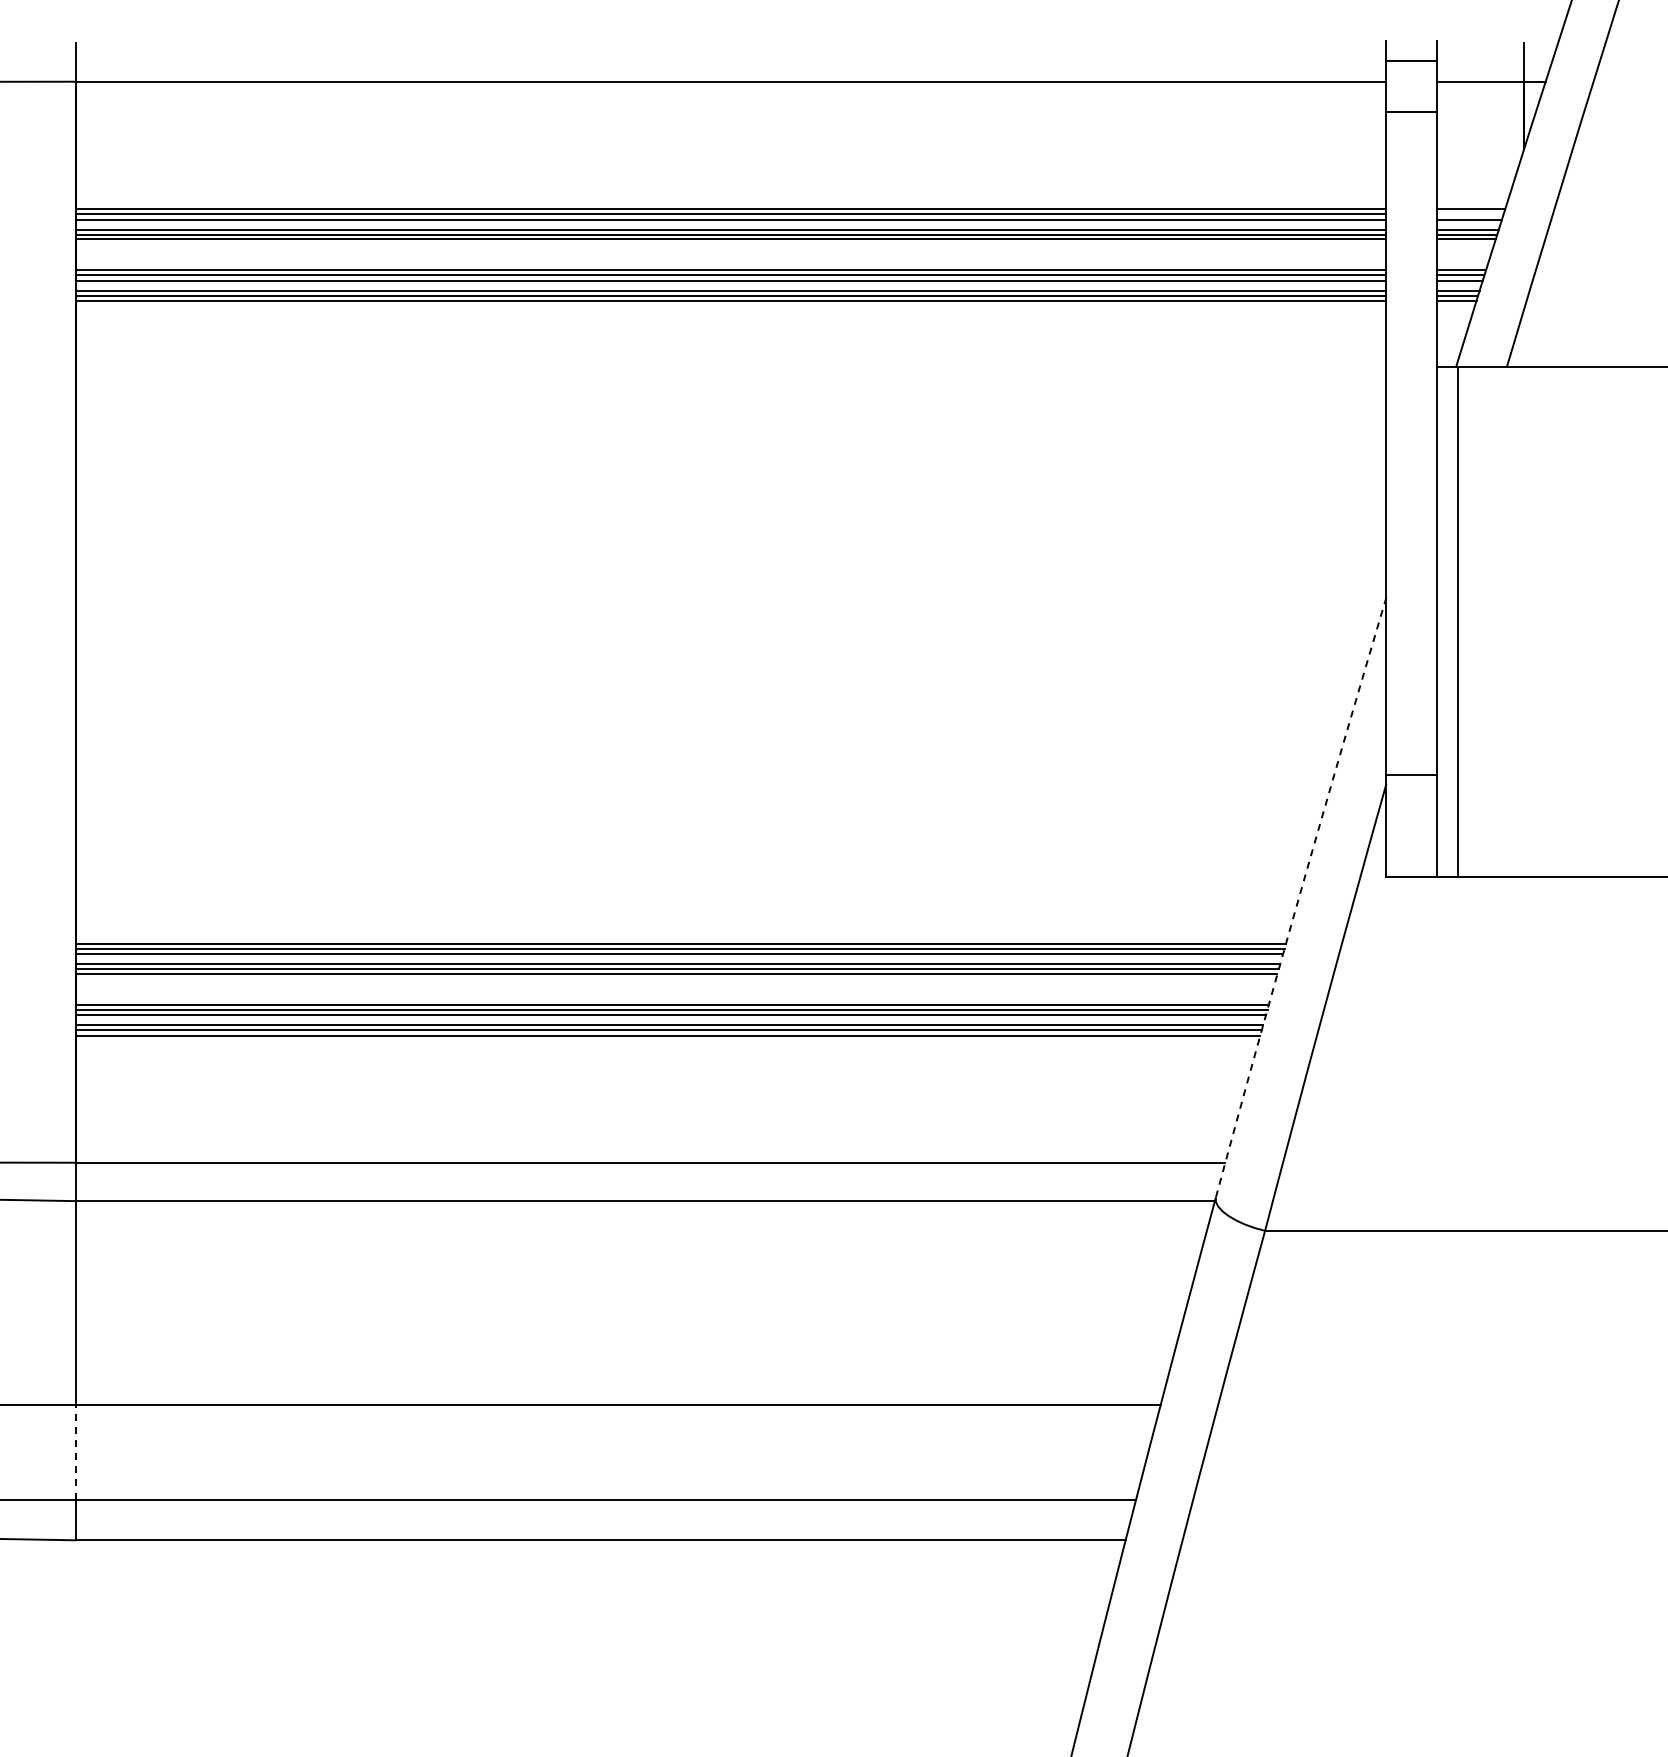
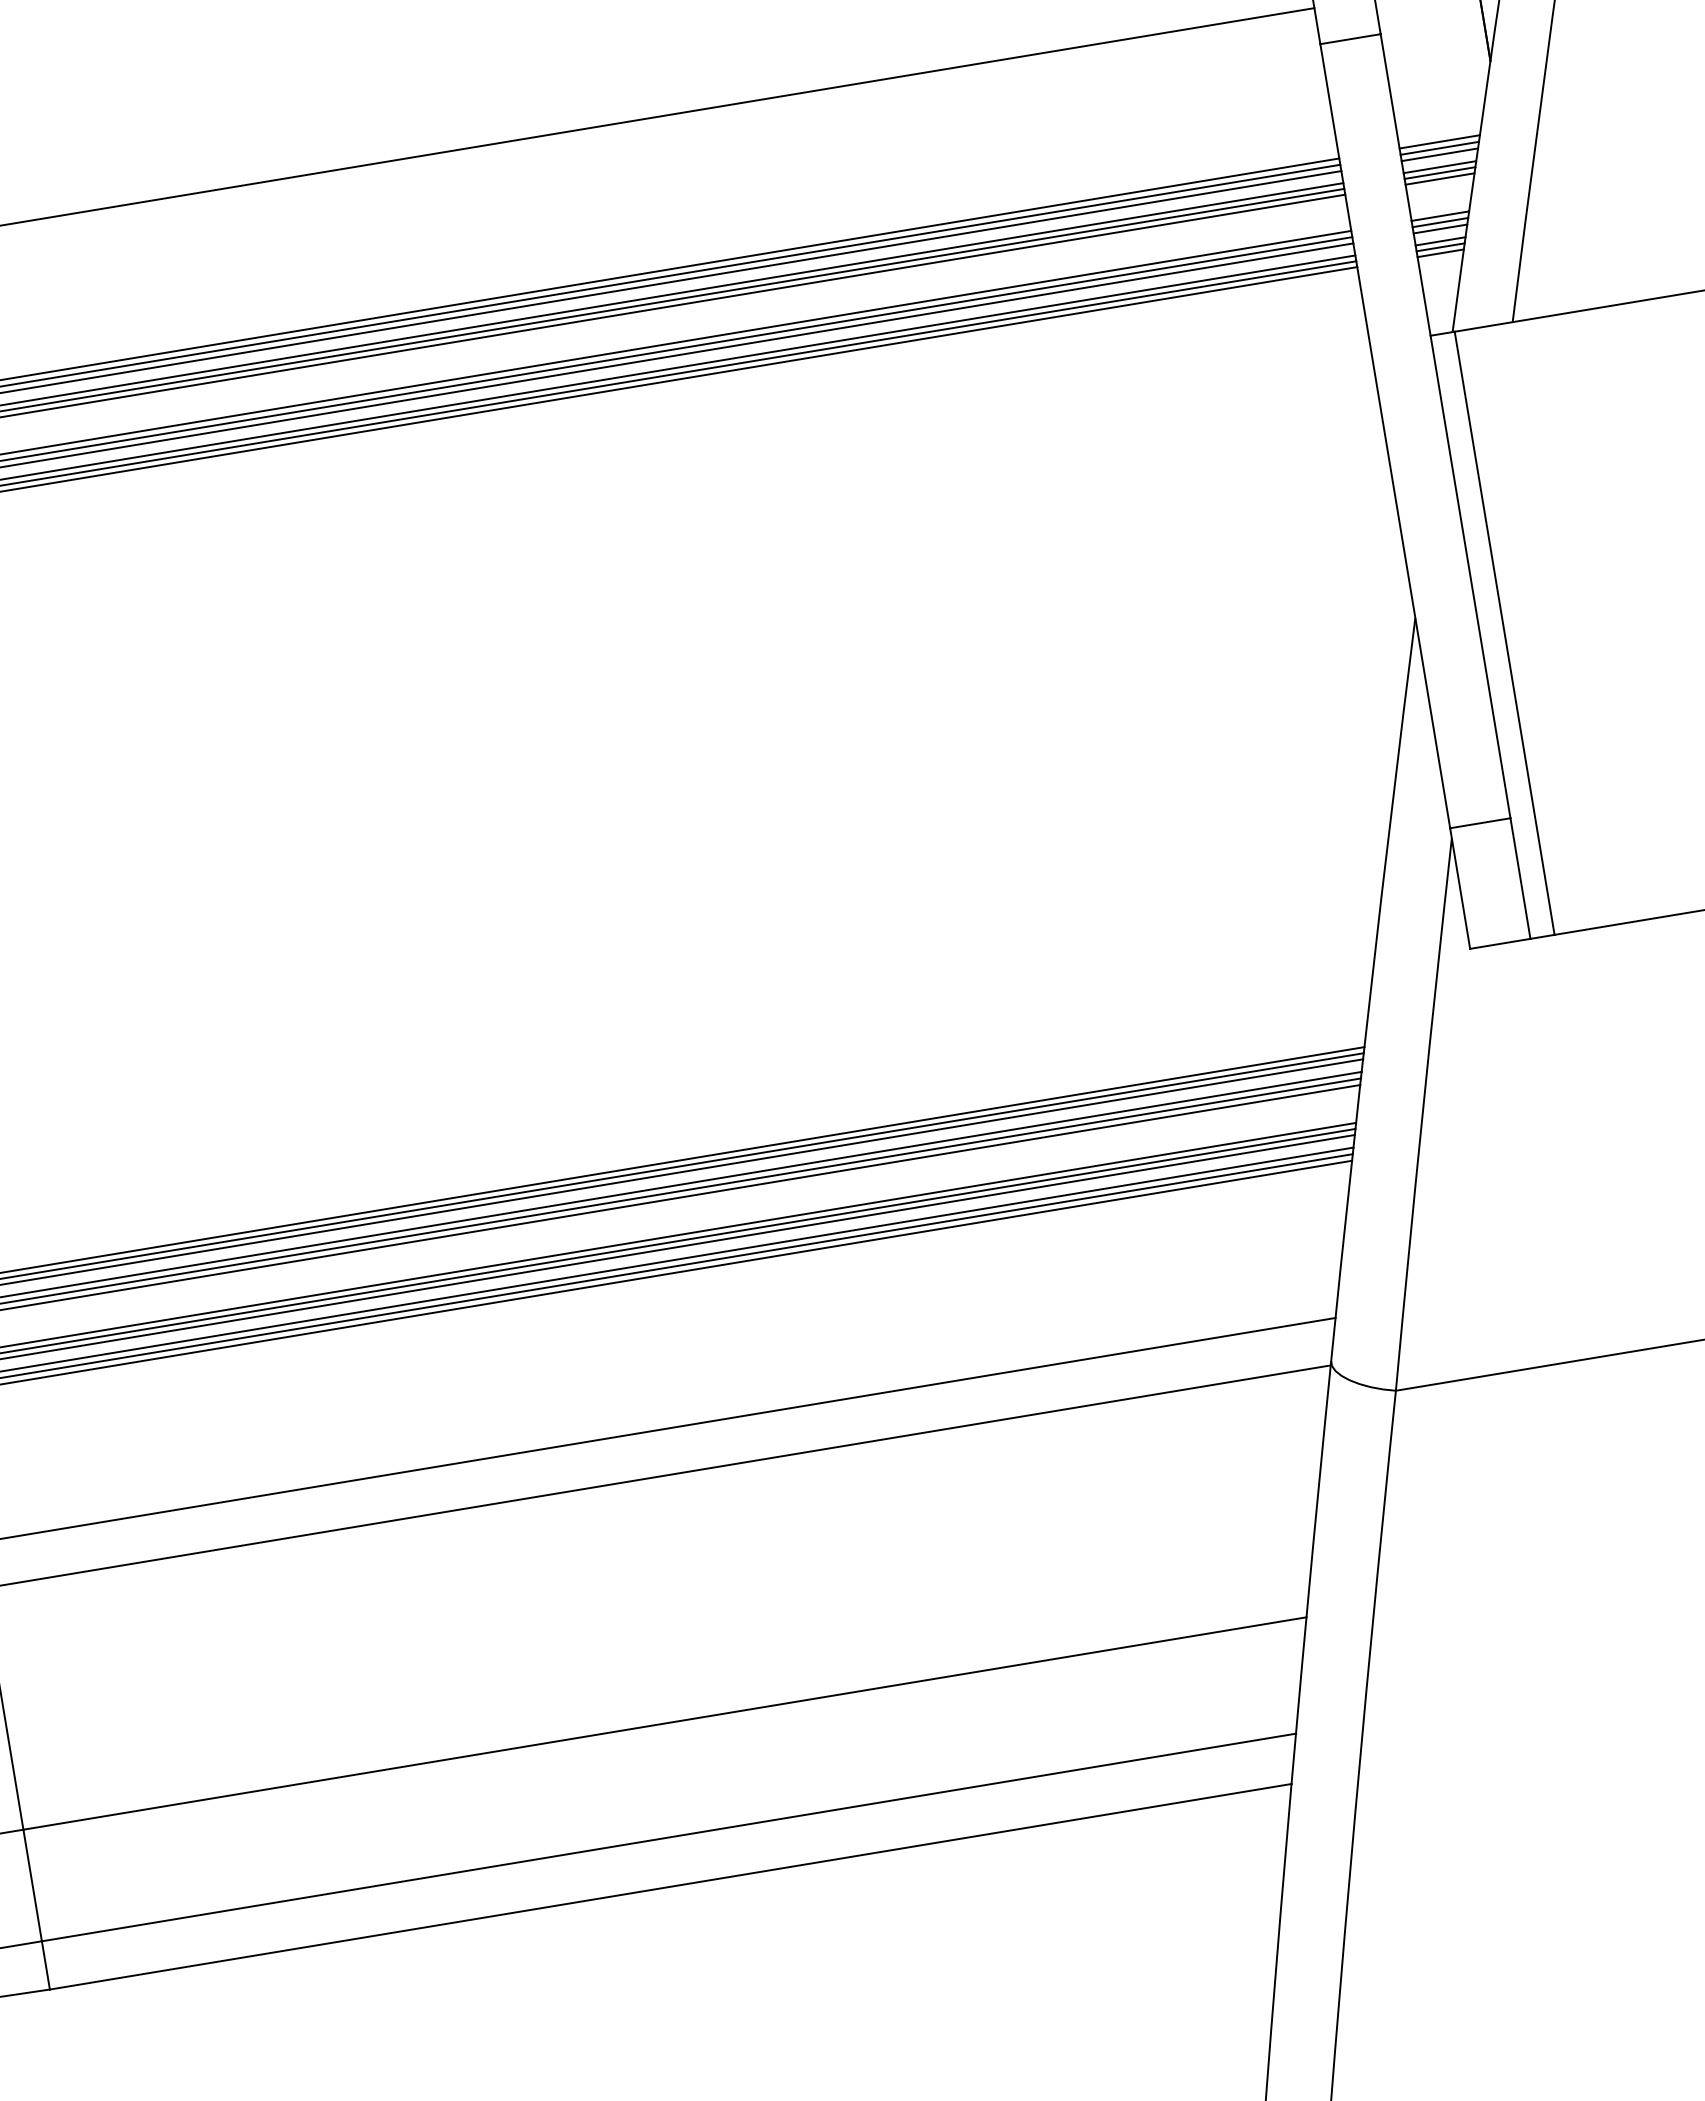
line: (1470, 214) -> (1439, 148), added
arc: (1299, 896) -> (1371, 988), dashed -> solid
line: (75, 1451) -> (32, 1884), dashed -> solid

